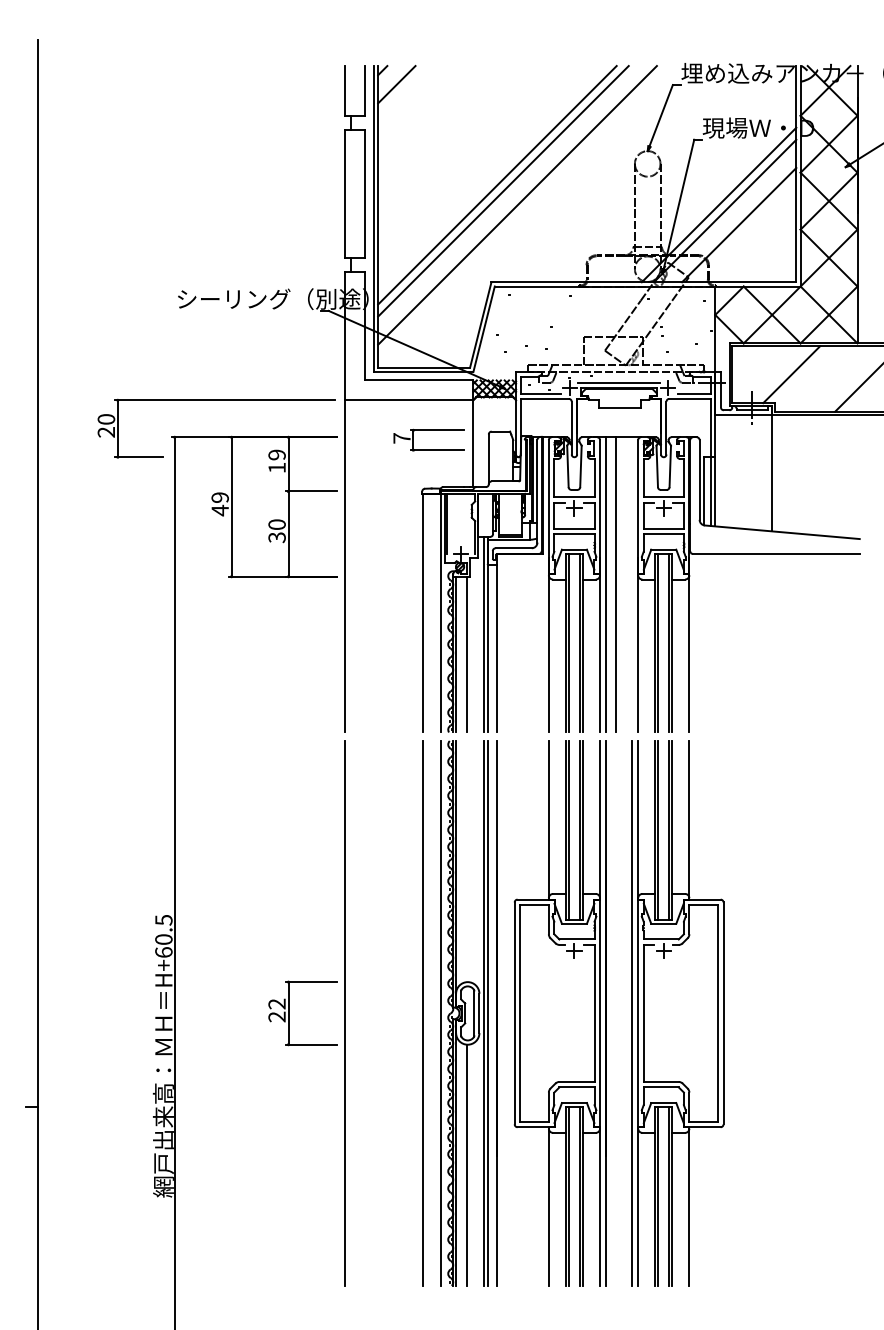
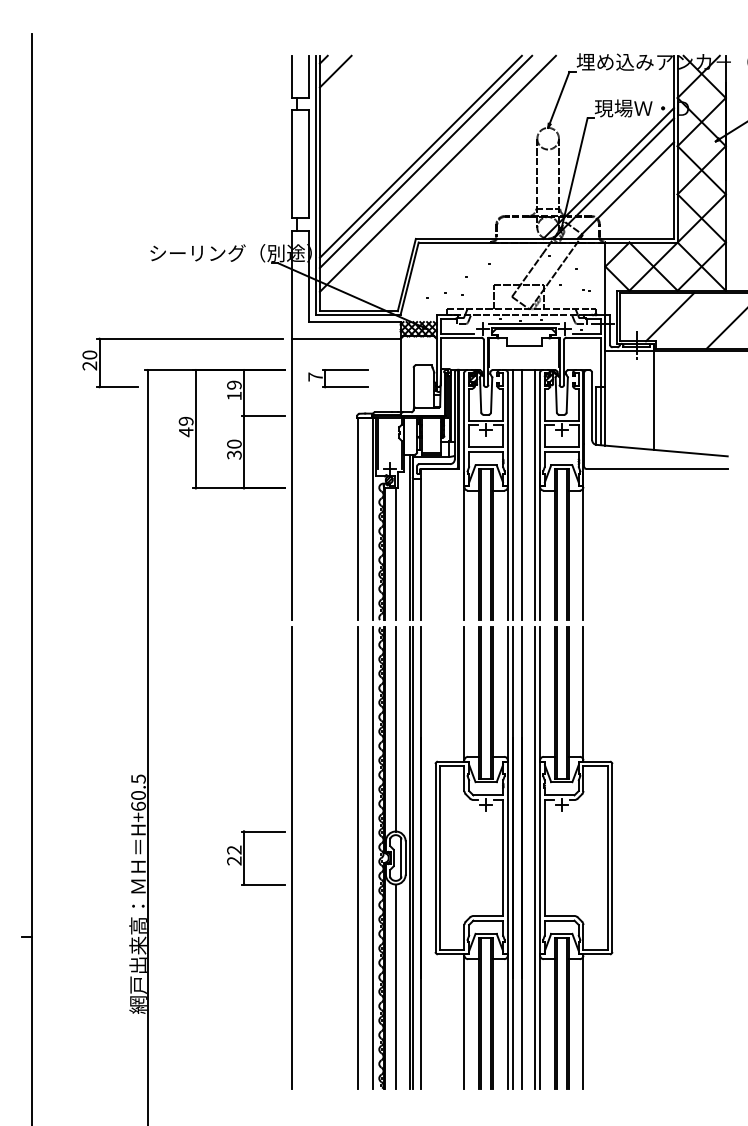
part: (428, 430) -> (338, 370), moved
line: (631, 584) -> (534, 494), added
line: (467, 861) -> (395, 729), added
line: (615, 1013) -> (520, 858), added

